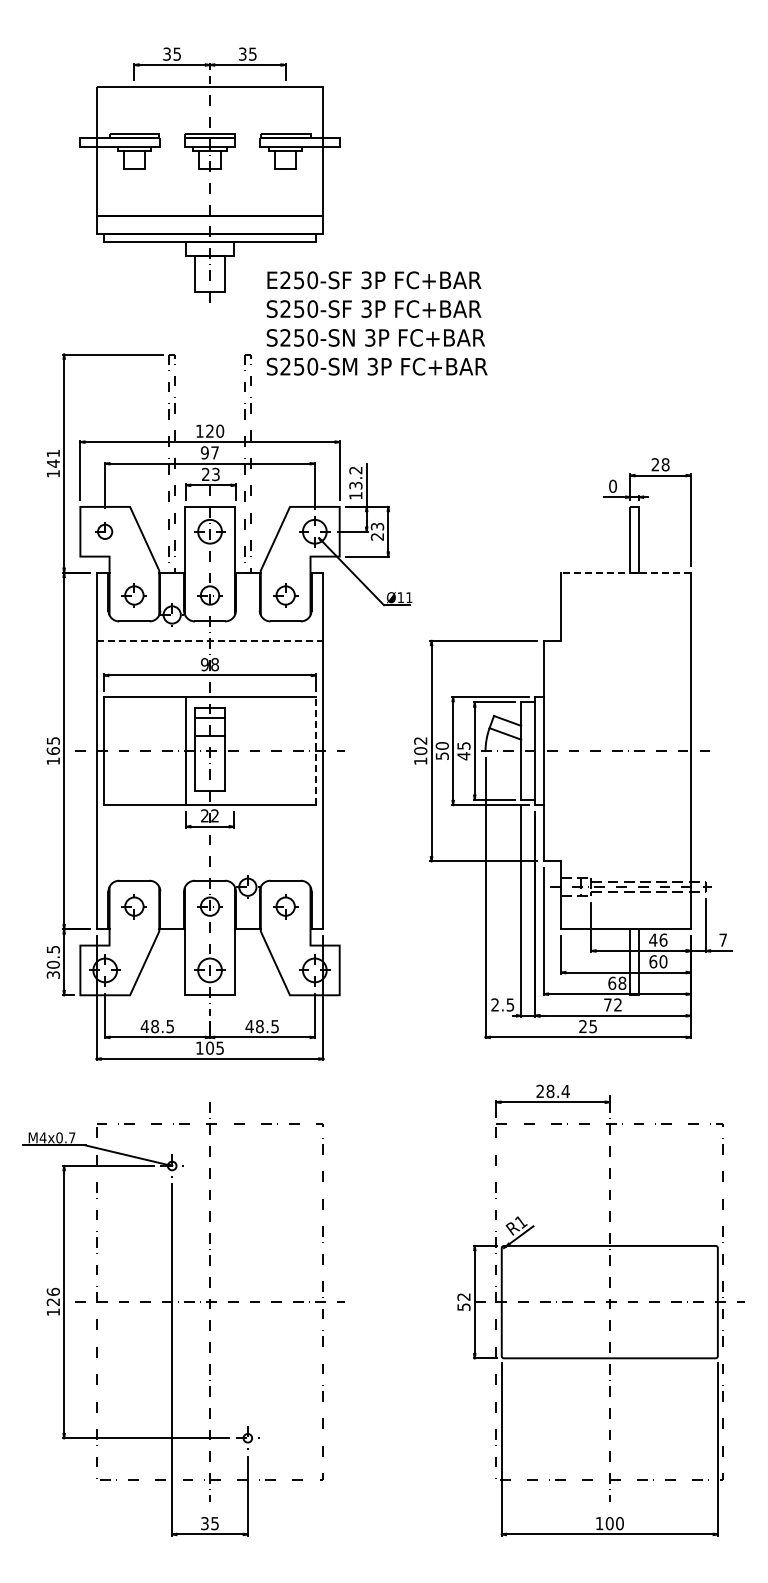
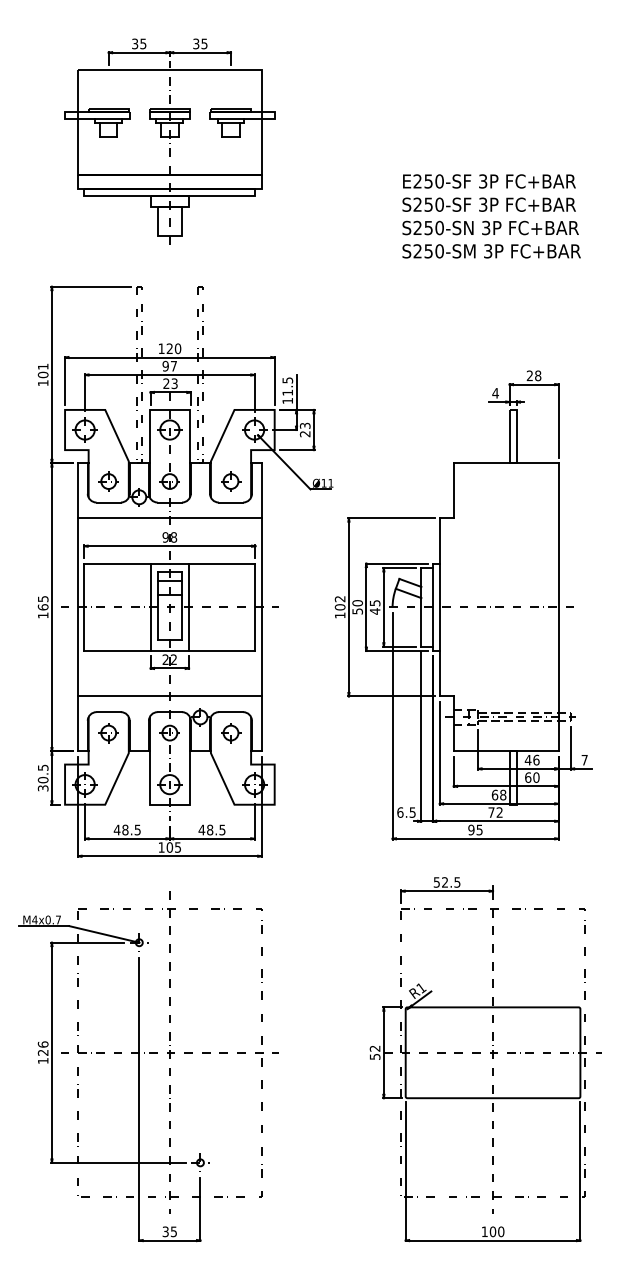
text: (376, 323) -> (491, 216), moved
text: (52, 463) -> (42, 374), 141 -> 101
text: (355, 477) -> (287, 386), 13.2 -> 11.5
text: (612, 485) -> (495, 392), 0 -> 4
part: (104, 531) -> (84, 429), size x1.67
line: (626, 572) -> (506, 462), dashed -> solid
line: (210, 640) -> (170, 517), dashed -> solid
line: (315, 750) -> (255, 606), dashed -> solid
line: (233, 751) -> (188, 607), added
line: (209, 861) -> (169, 696), added
text: (495, 1004) -> (400, 812), 2.5 -> 6.5
text: (582, 1026) -> (470, 829), 25 -> 95
text: (552, 1091) -> (446, 882), 28.4 -> 52.5

